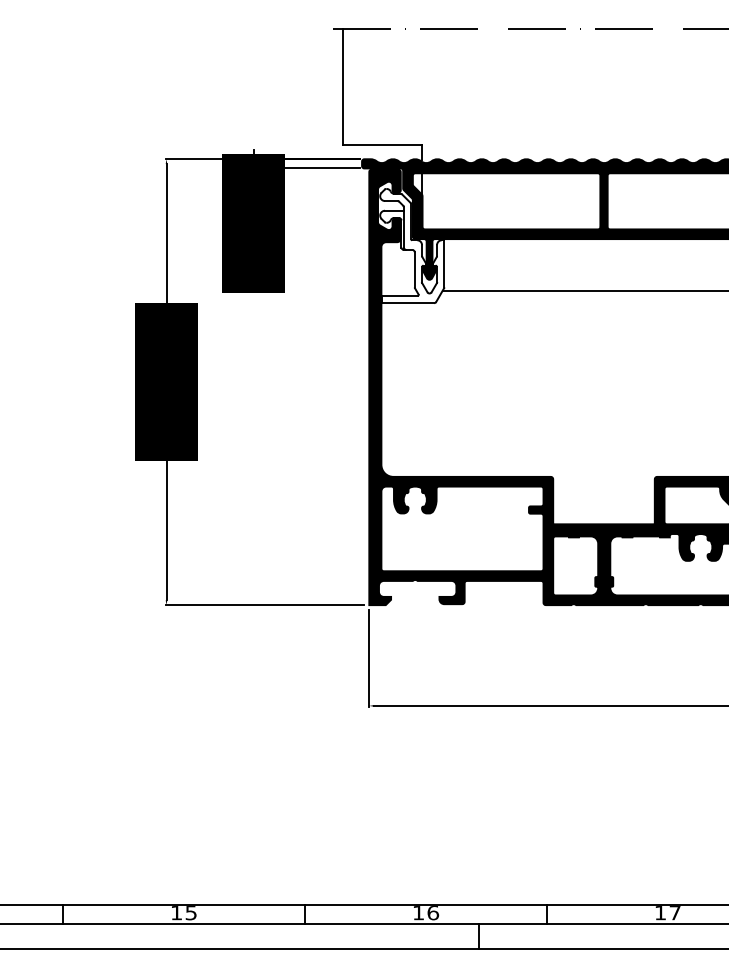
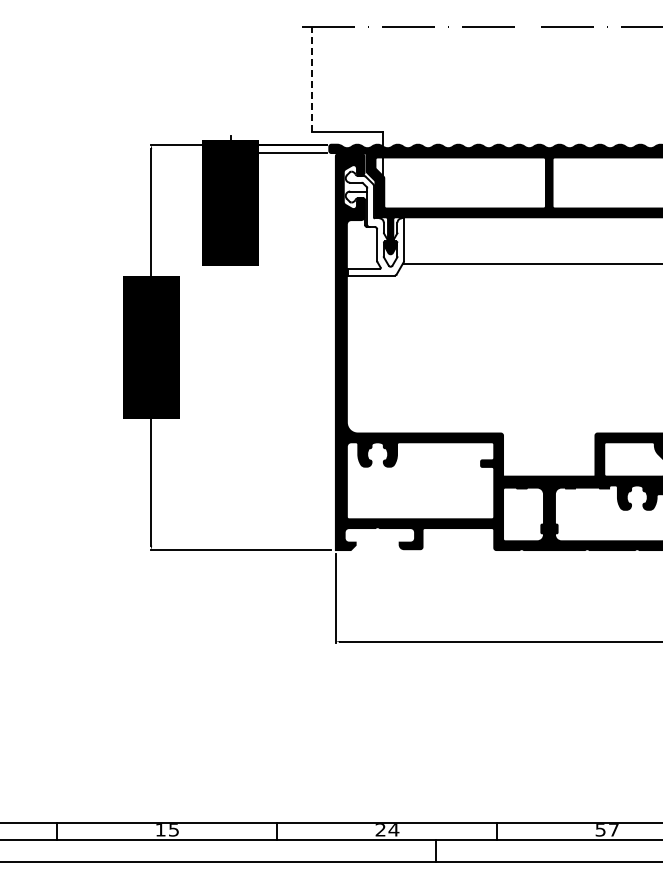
line: (342, 87) -> (311, 79), solid -> dashed
text: (426, 913) -> (387, 830), 16 -> 24
text: (660, 913) -> (600, 830), 17 -> 57

